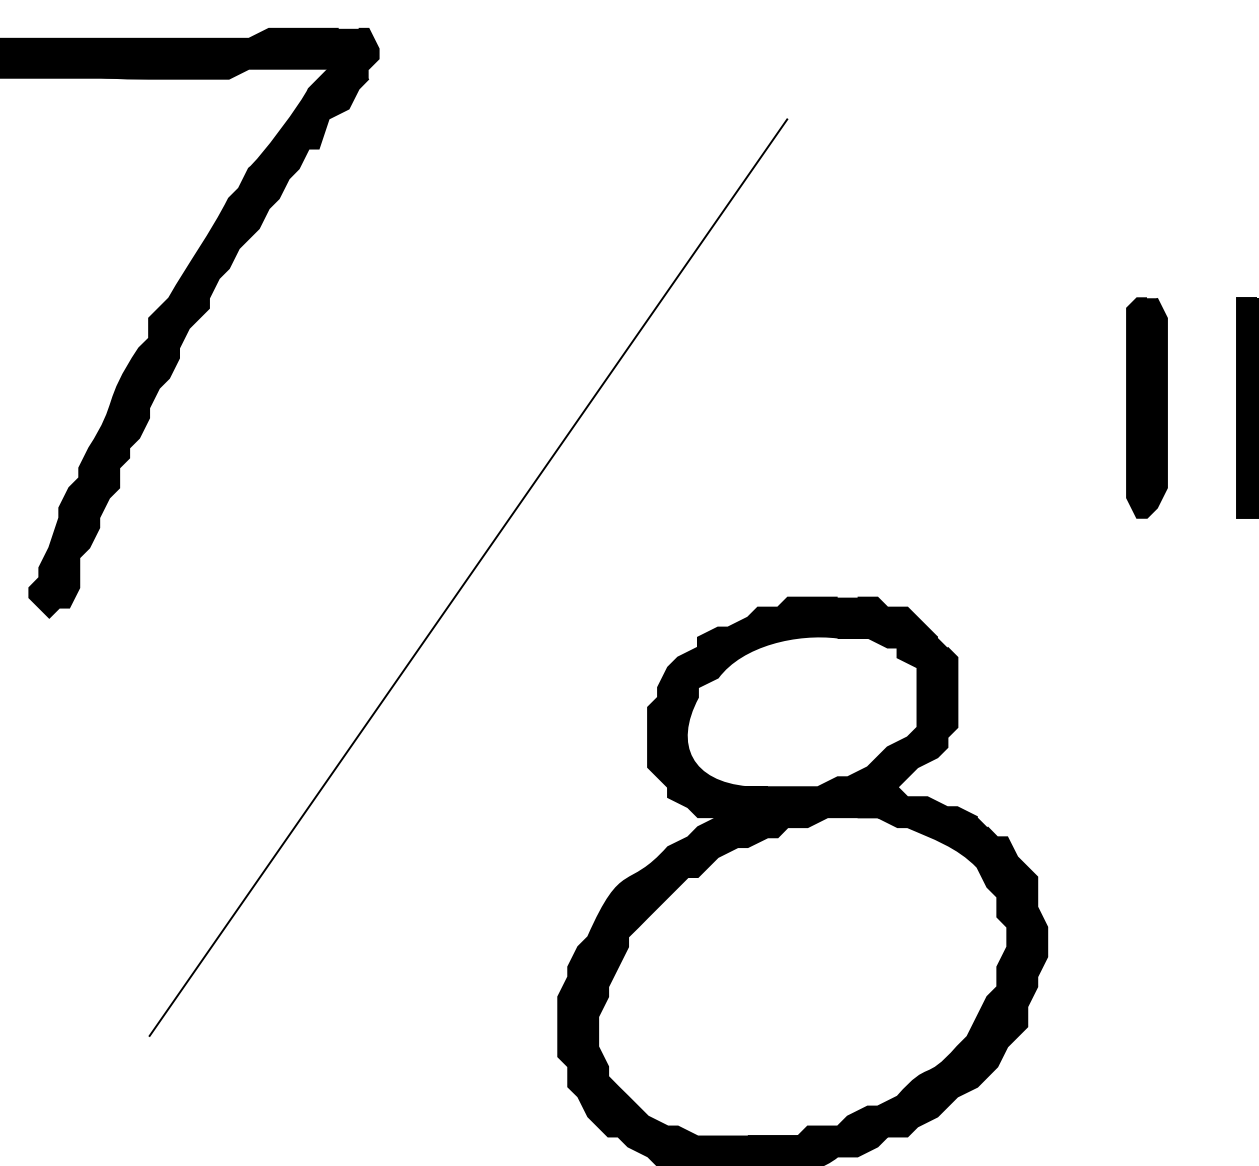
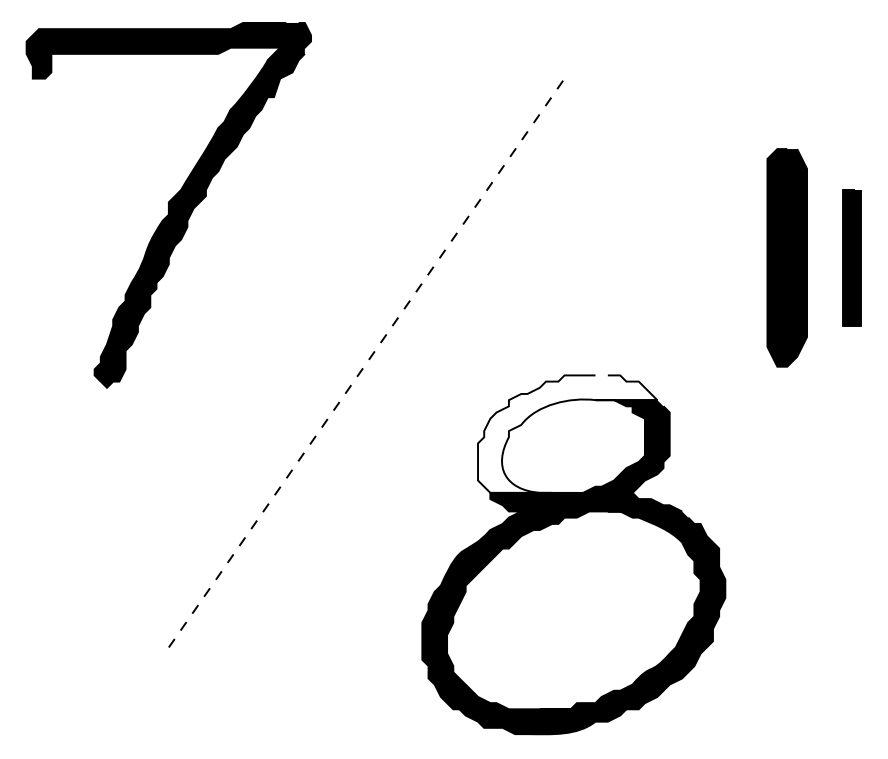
part: (1145, 407) -> (786, 257), size x1.6
line: (468, 576) -> (366, 362), solid -> dashed
fill: (792, 691) -> (567, 433), removed

